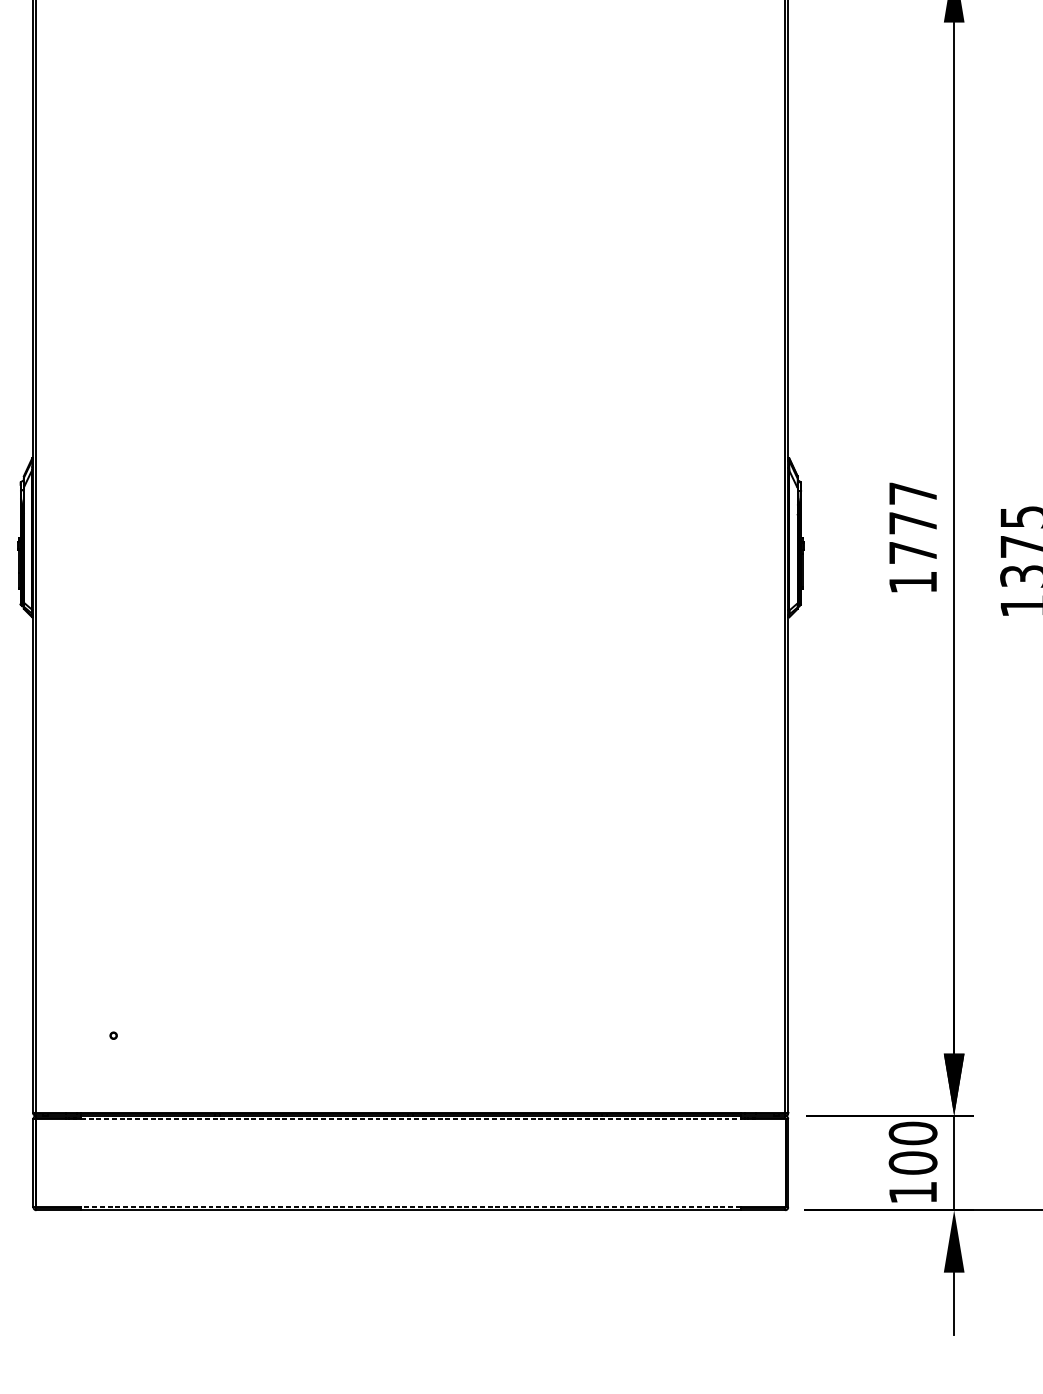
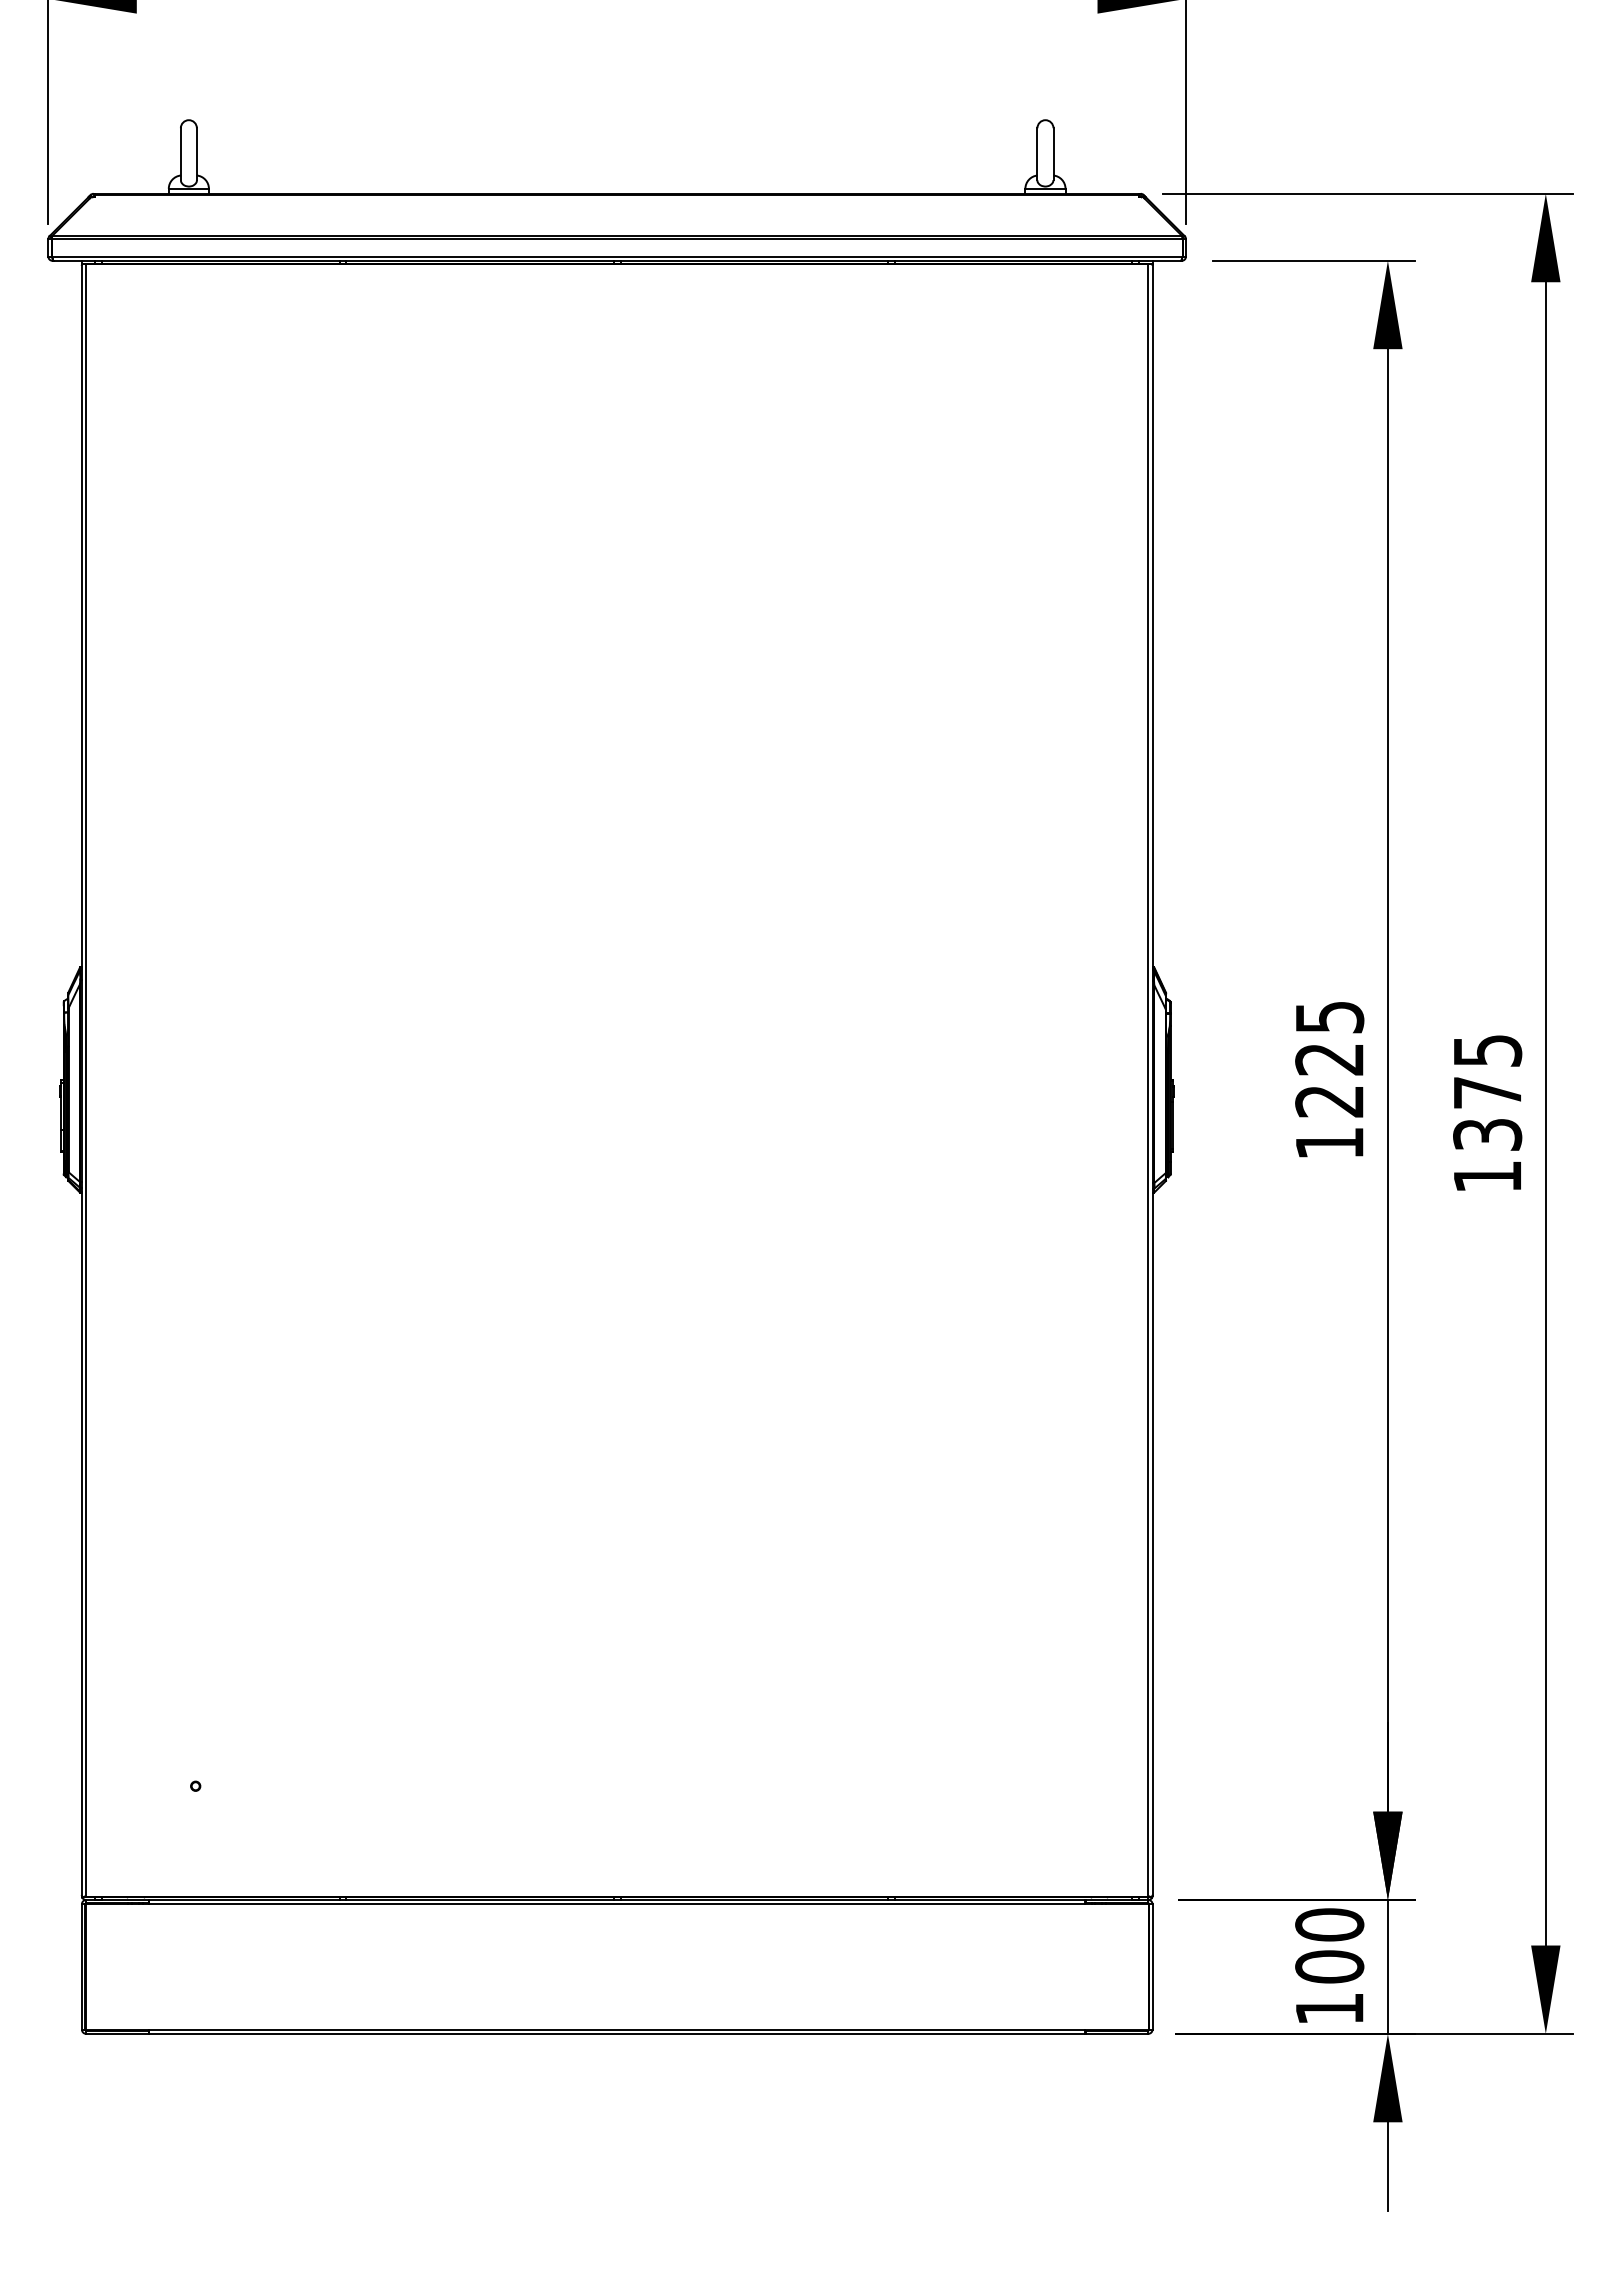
text: (912, 523) -> (1329, 1059), 1777 -> 1225
line: (411, 1119) -> (617, 1904), dashed -> solid
line: (410, 1207) -> (616, 2029), dashed -> solid

